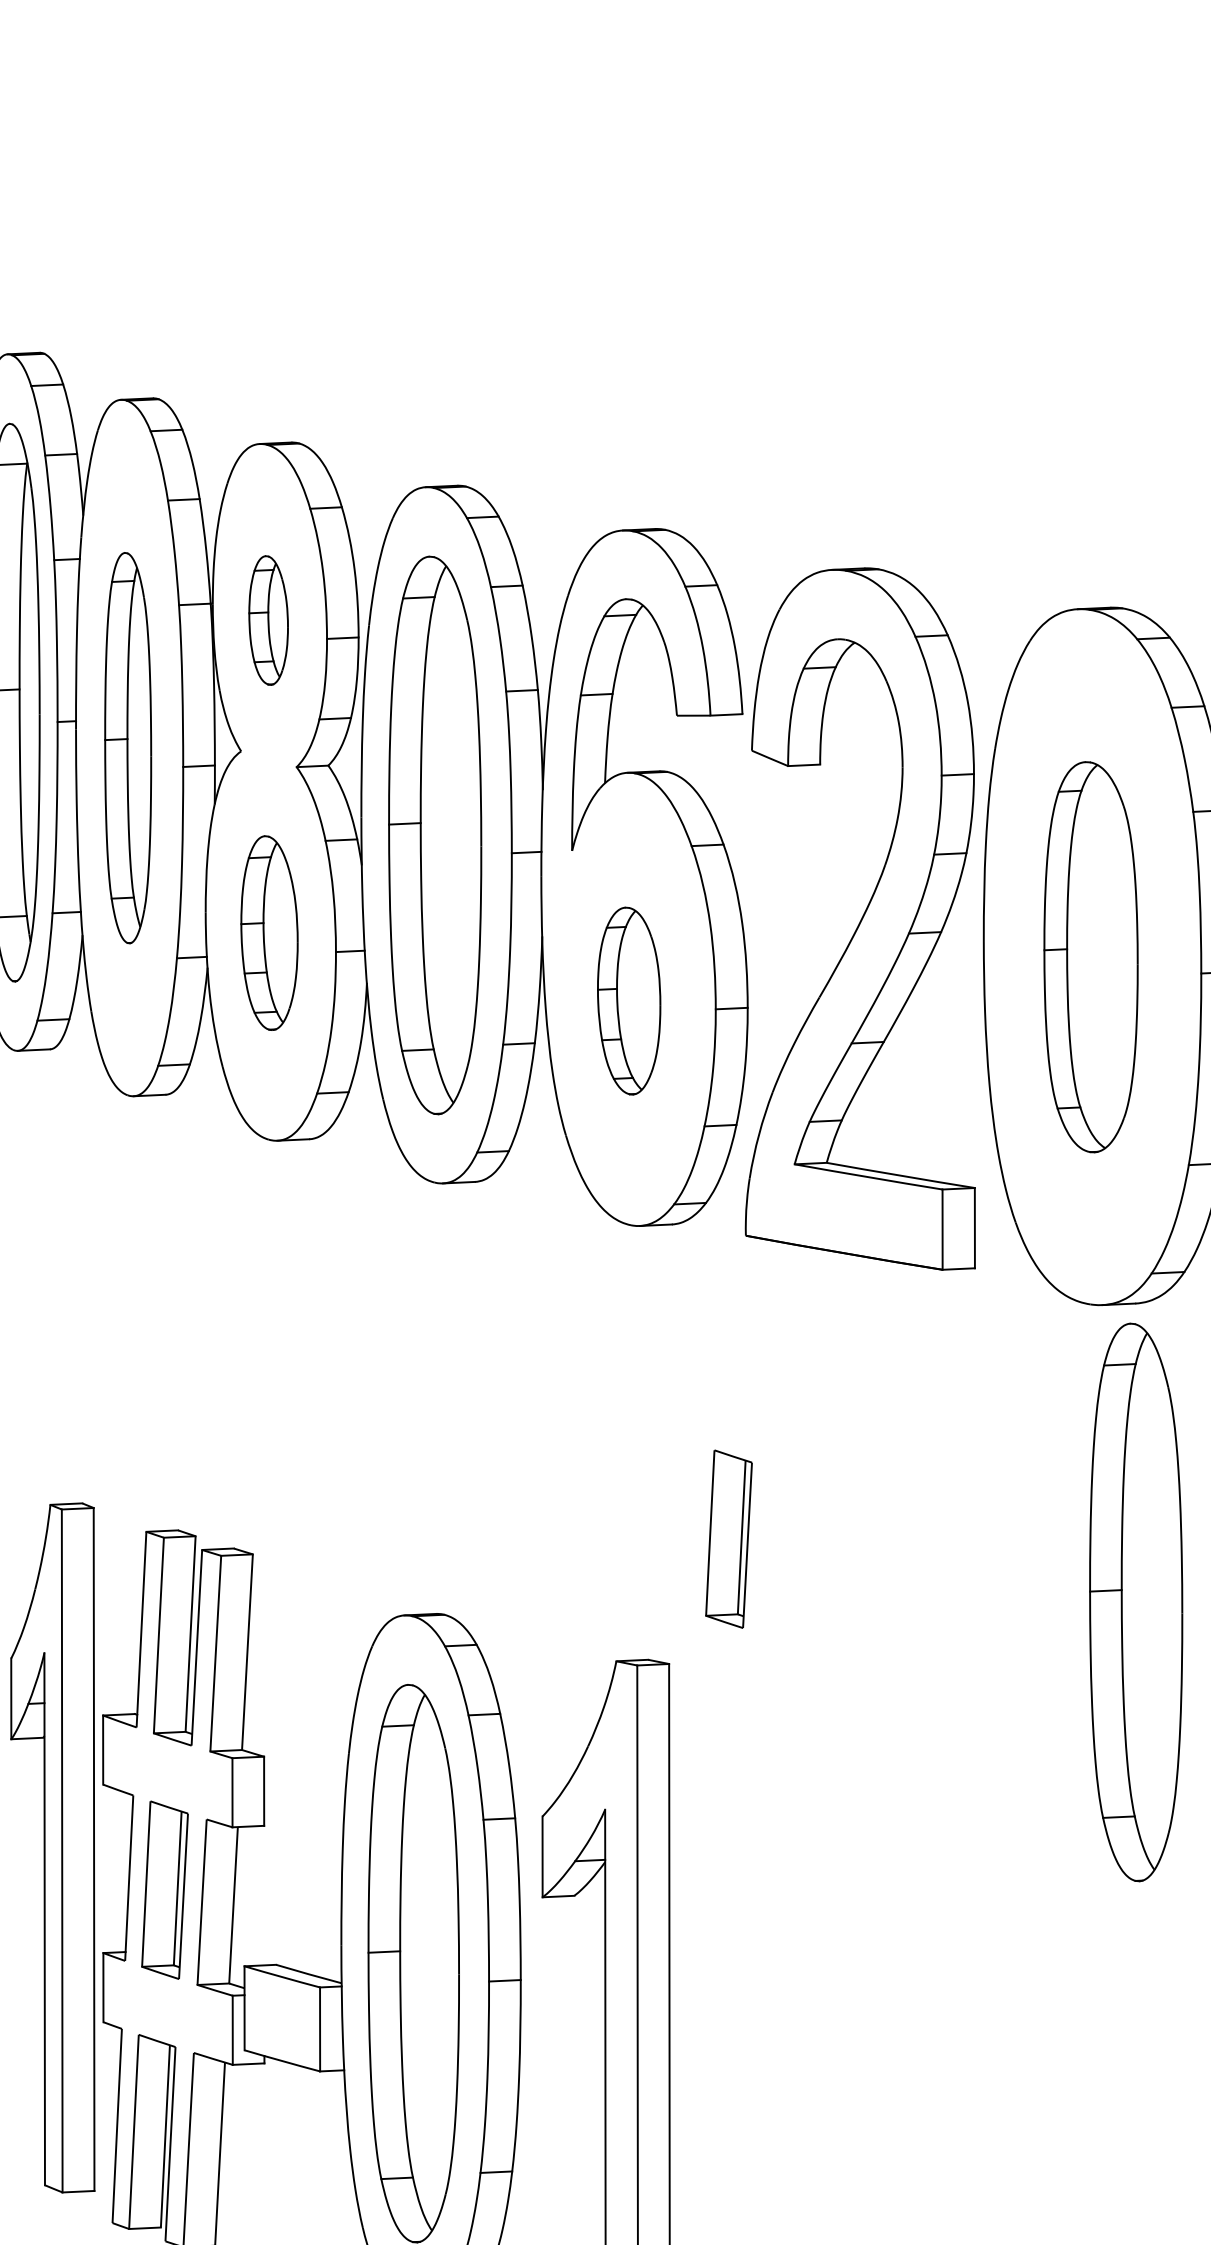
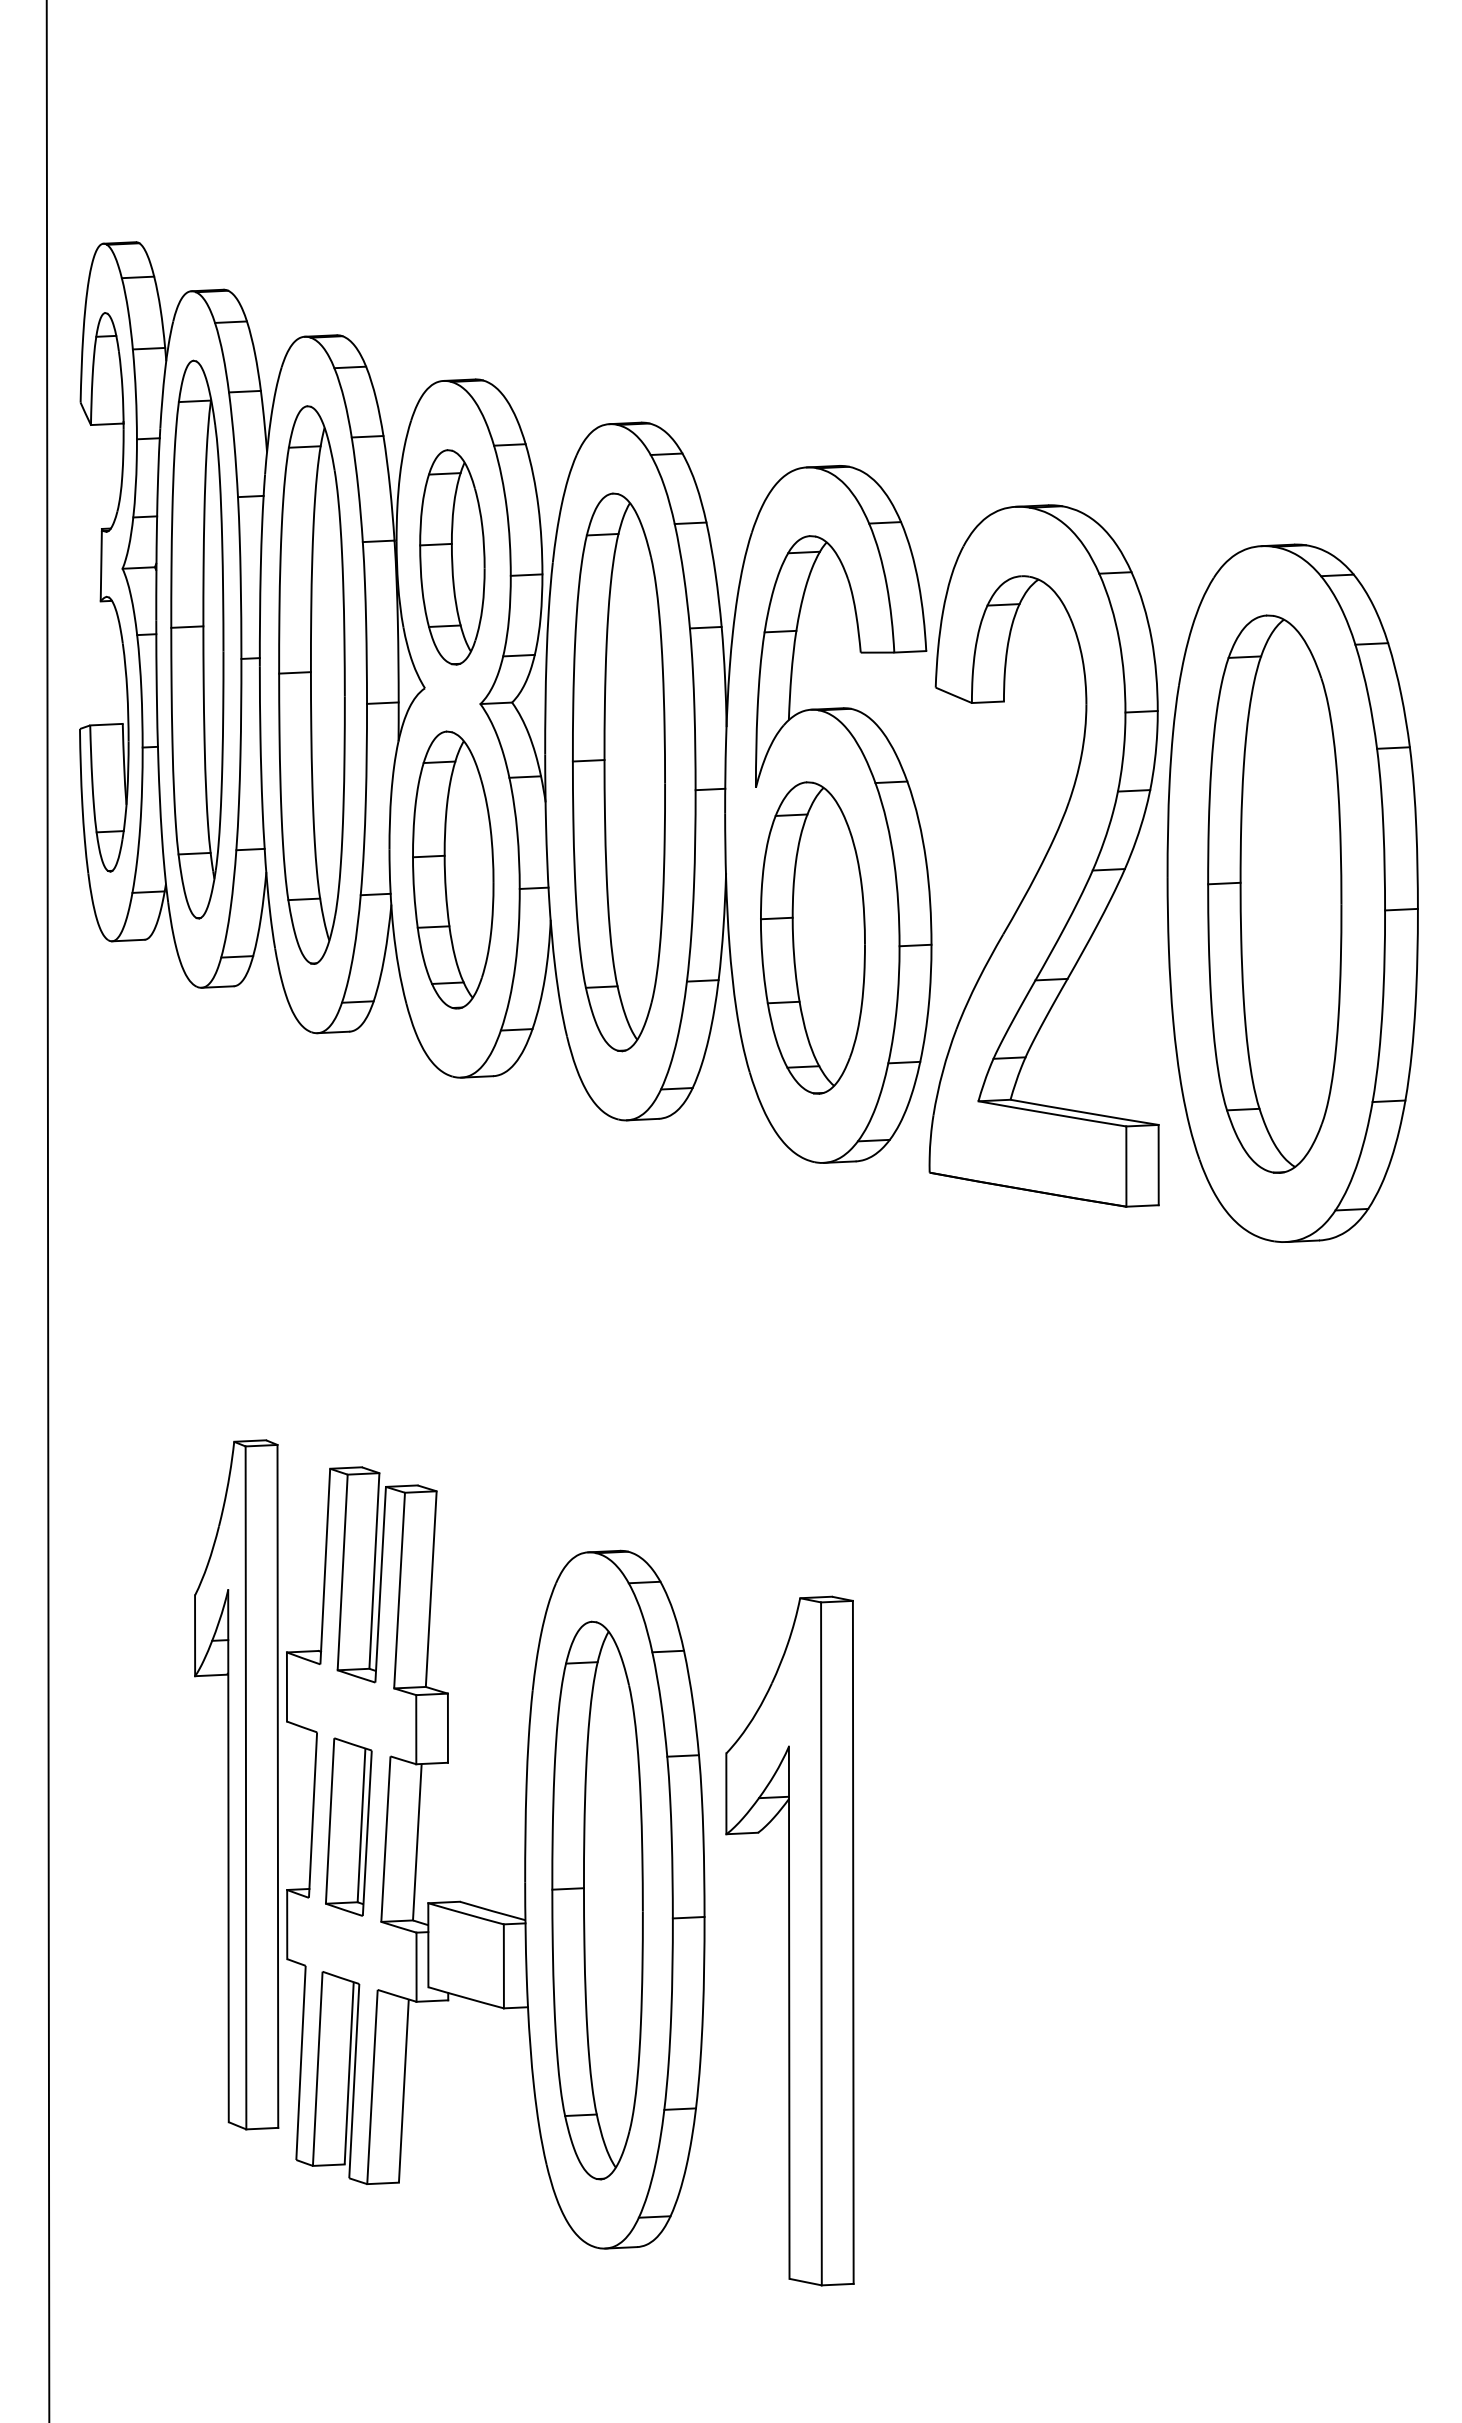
part: (268, 620) -> (452, 557), size x1.67
part: (127, 747) -> (311, 684), size x1.43
part: (269, 932) -> (453, 869), size x1.43
part: (1090, 956) -> (1274, 893), size x1.43
part: (628, 1000) -> (812, 937), size x1.67
part: (728, 1538) -> (912, 1475), removed
part: (1135, 1602) -> (1319, 1539), removed

